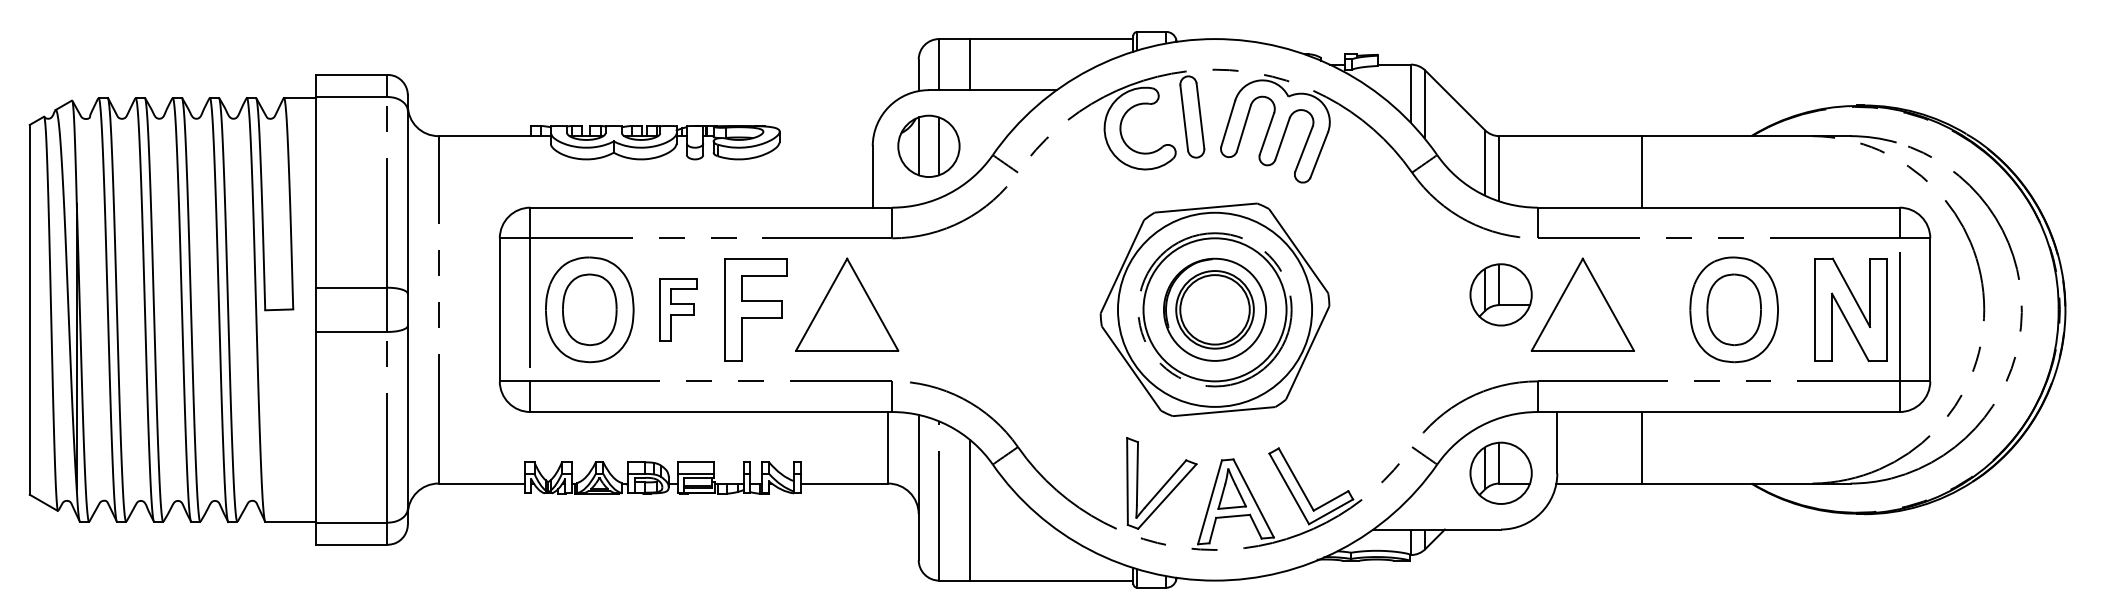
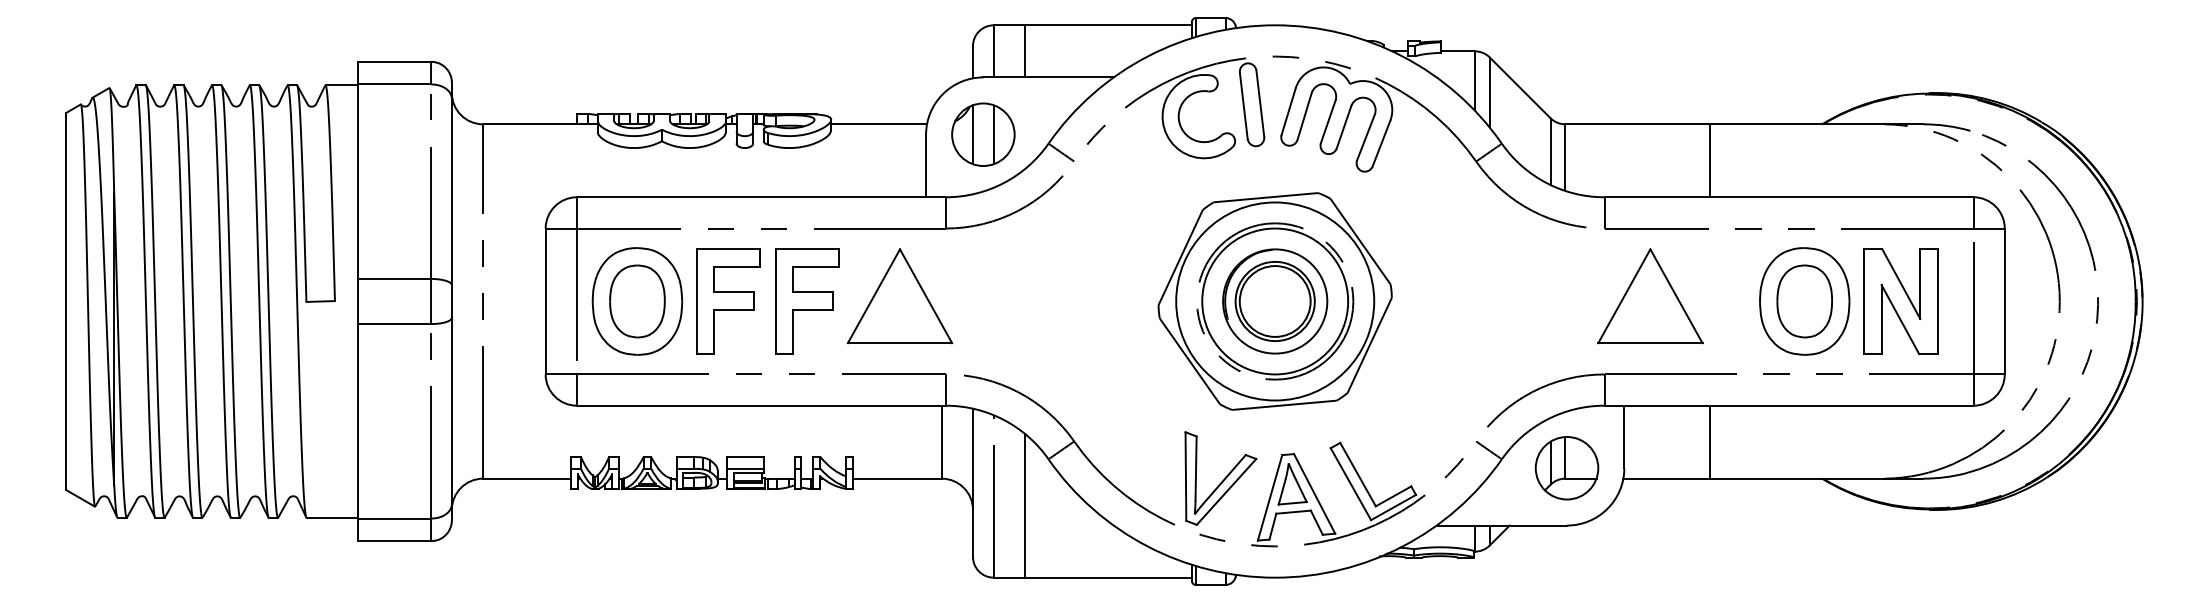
line: (827, 136) -> (879, 124), added
part: (1500, 295) -> (1566, 286), removed
part: (679, 309) -> (728, 301), size x1.67
part: (1850, 309) -> (1900, 301), moved

